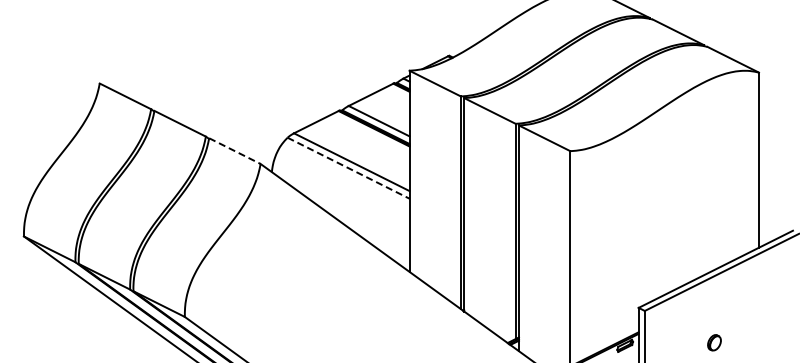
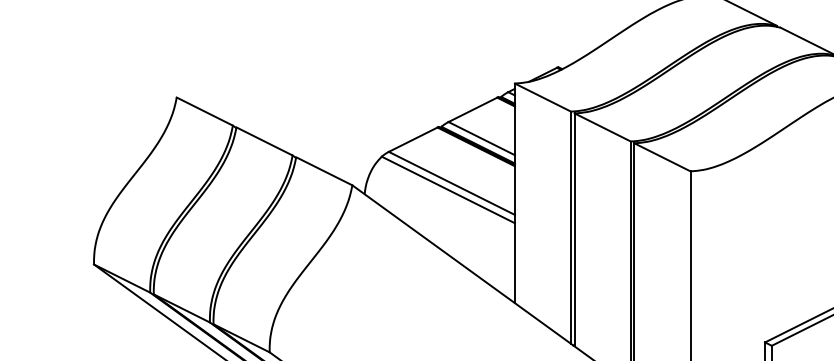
line: (234, 151) -> (323, 171), dashed -> solid
line: (349, 168) -> (449, 190), dashed -> solid

